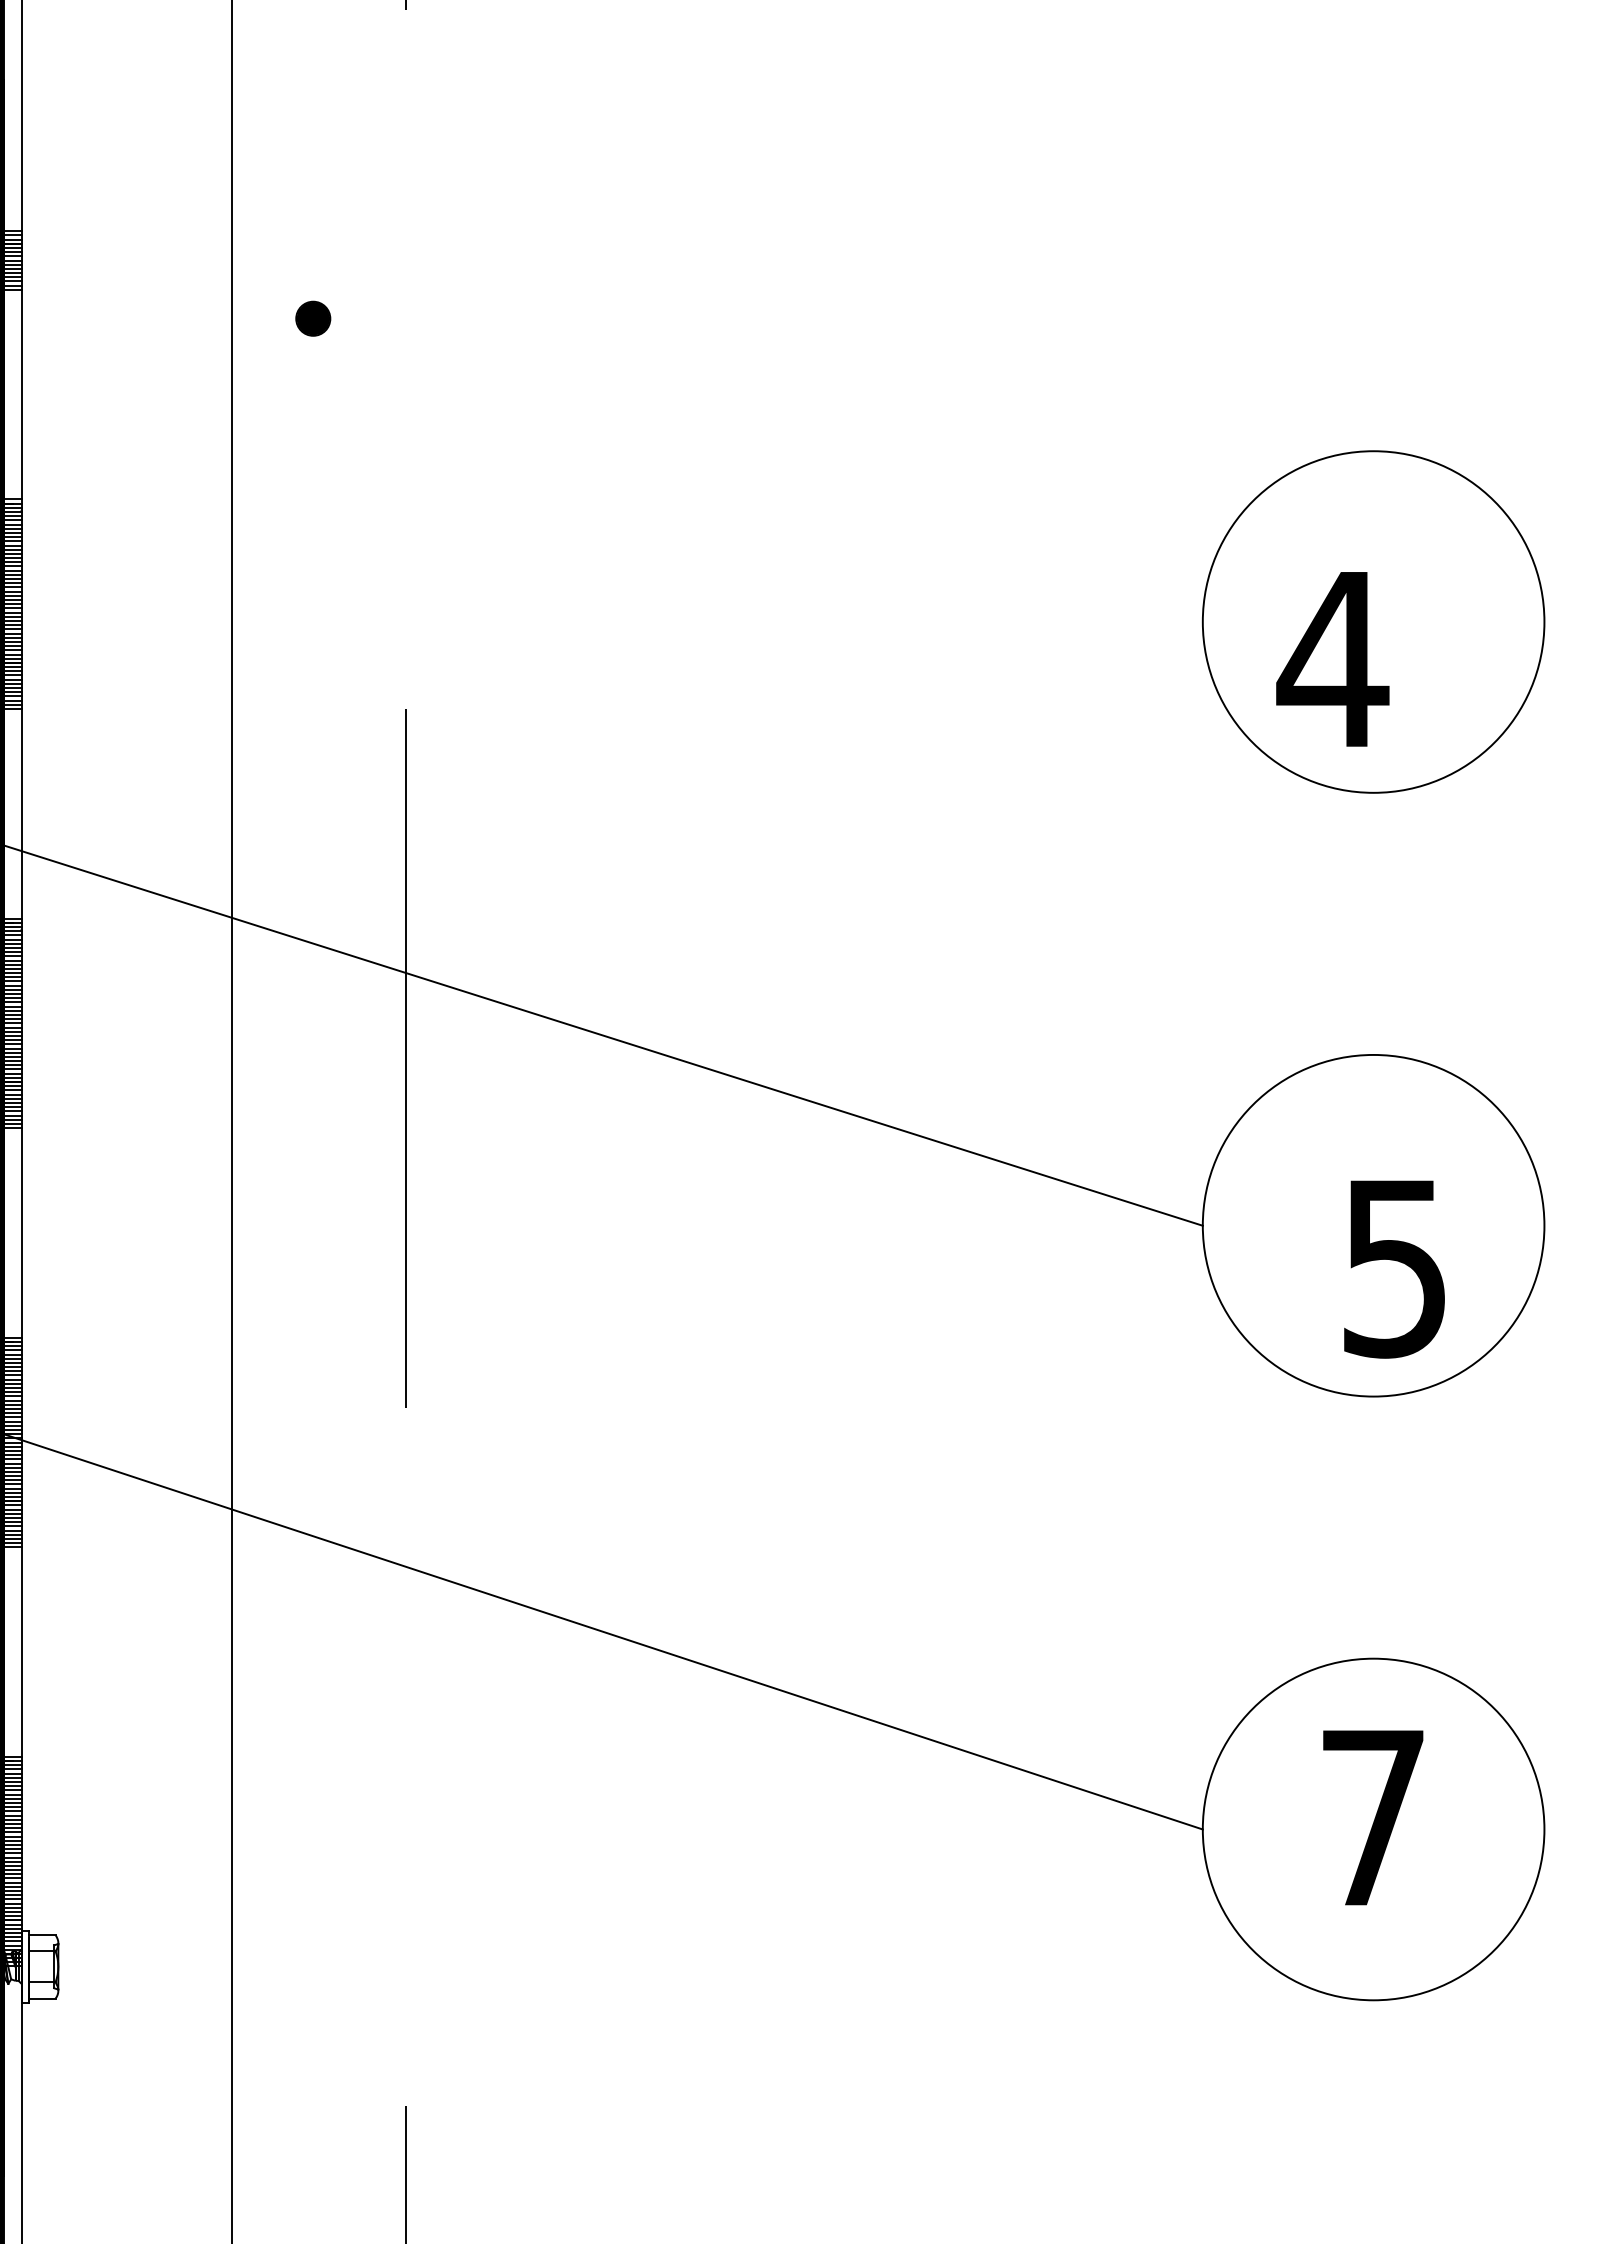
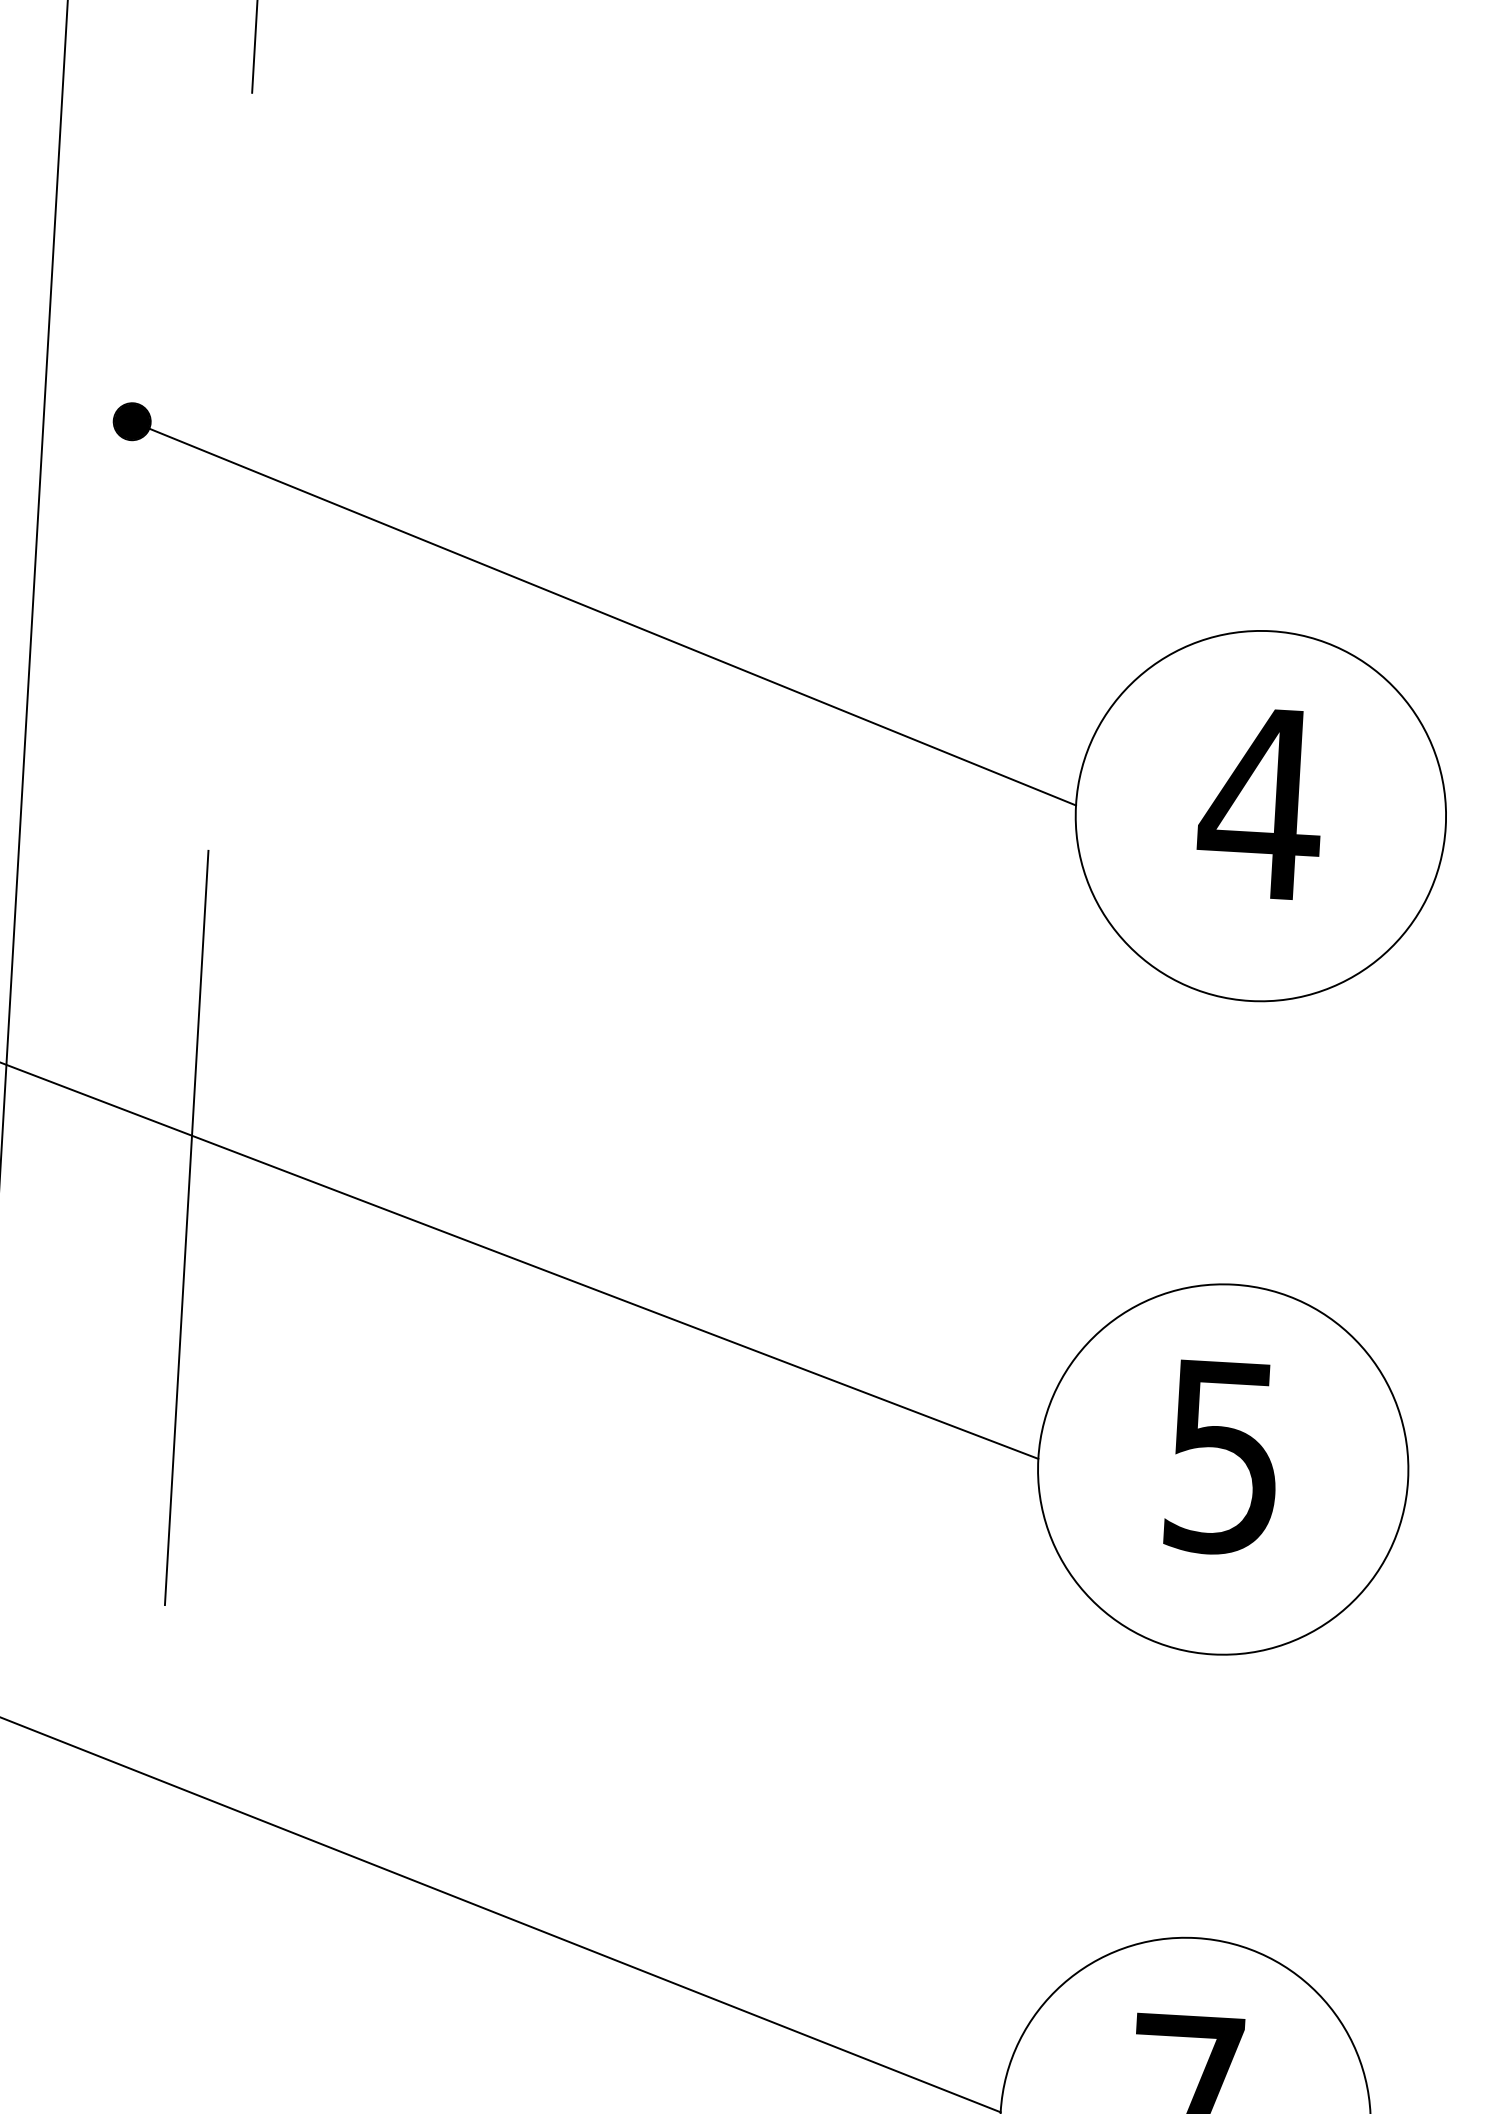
line: (757, 470) -> (603, 613), added
text: (1332, 659) -> (1260, 803), moved
text: (1394, 1269) -> (1222, 1458), moved

